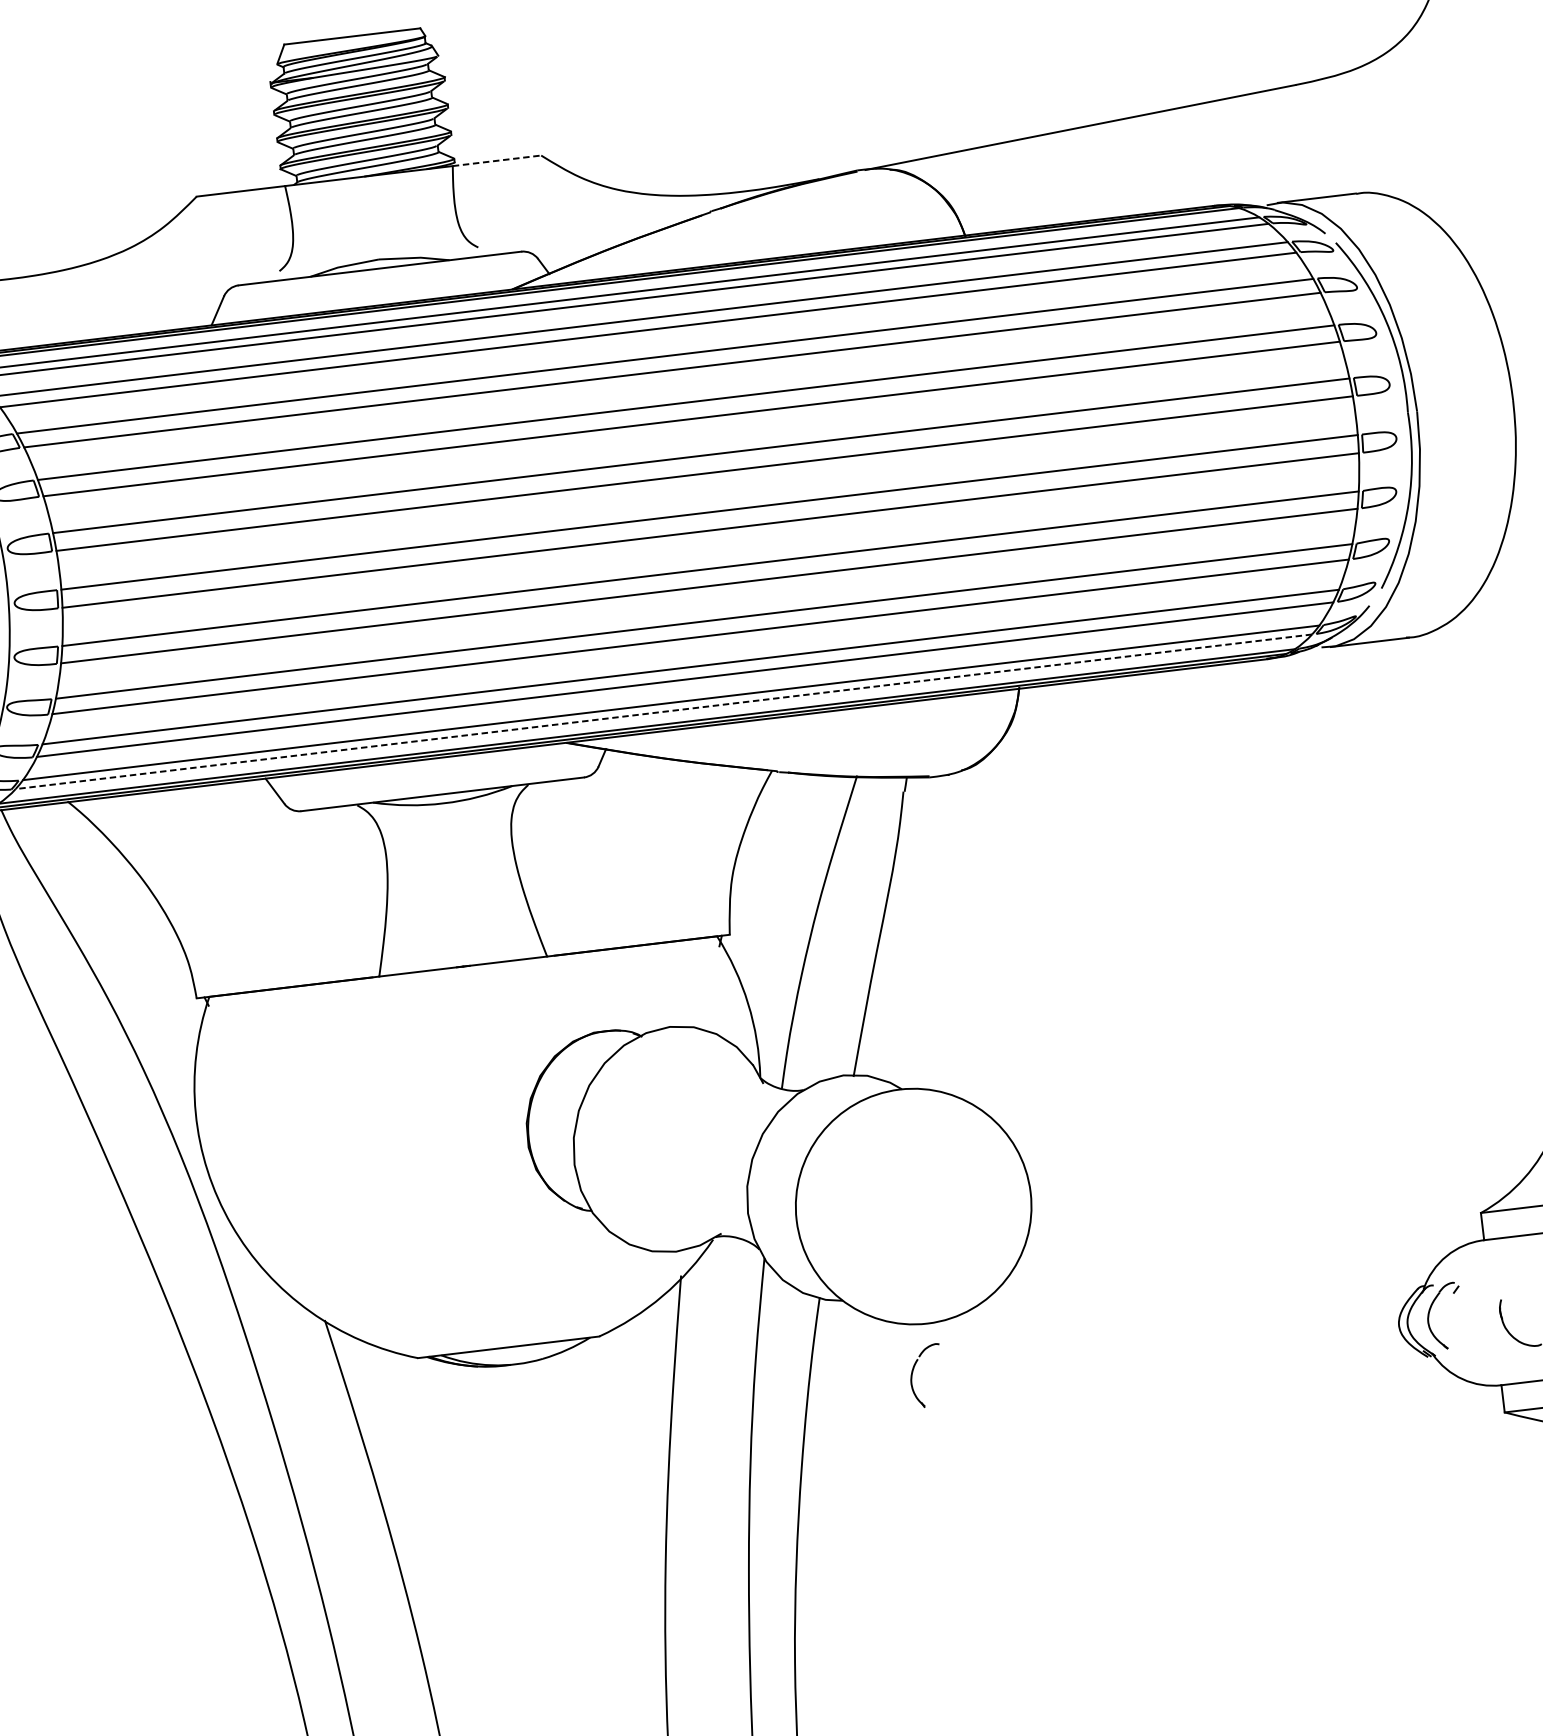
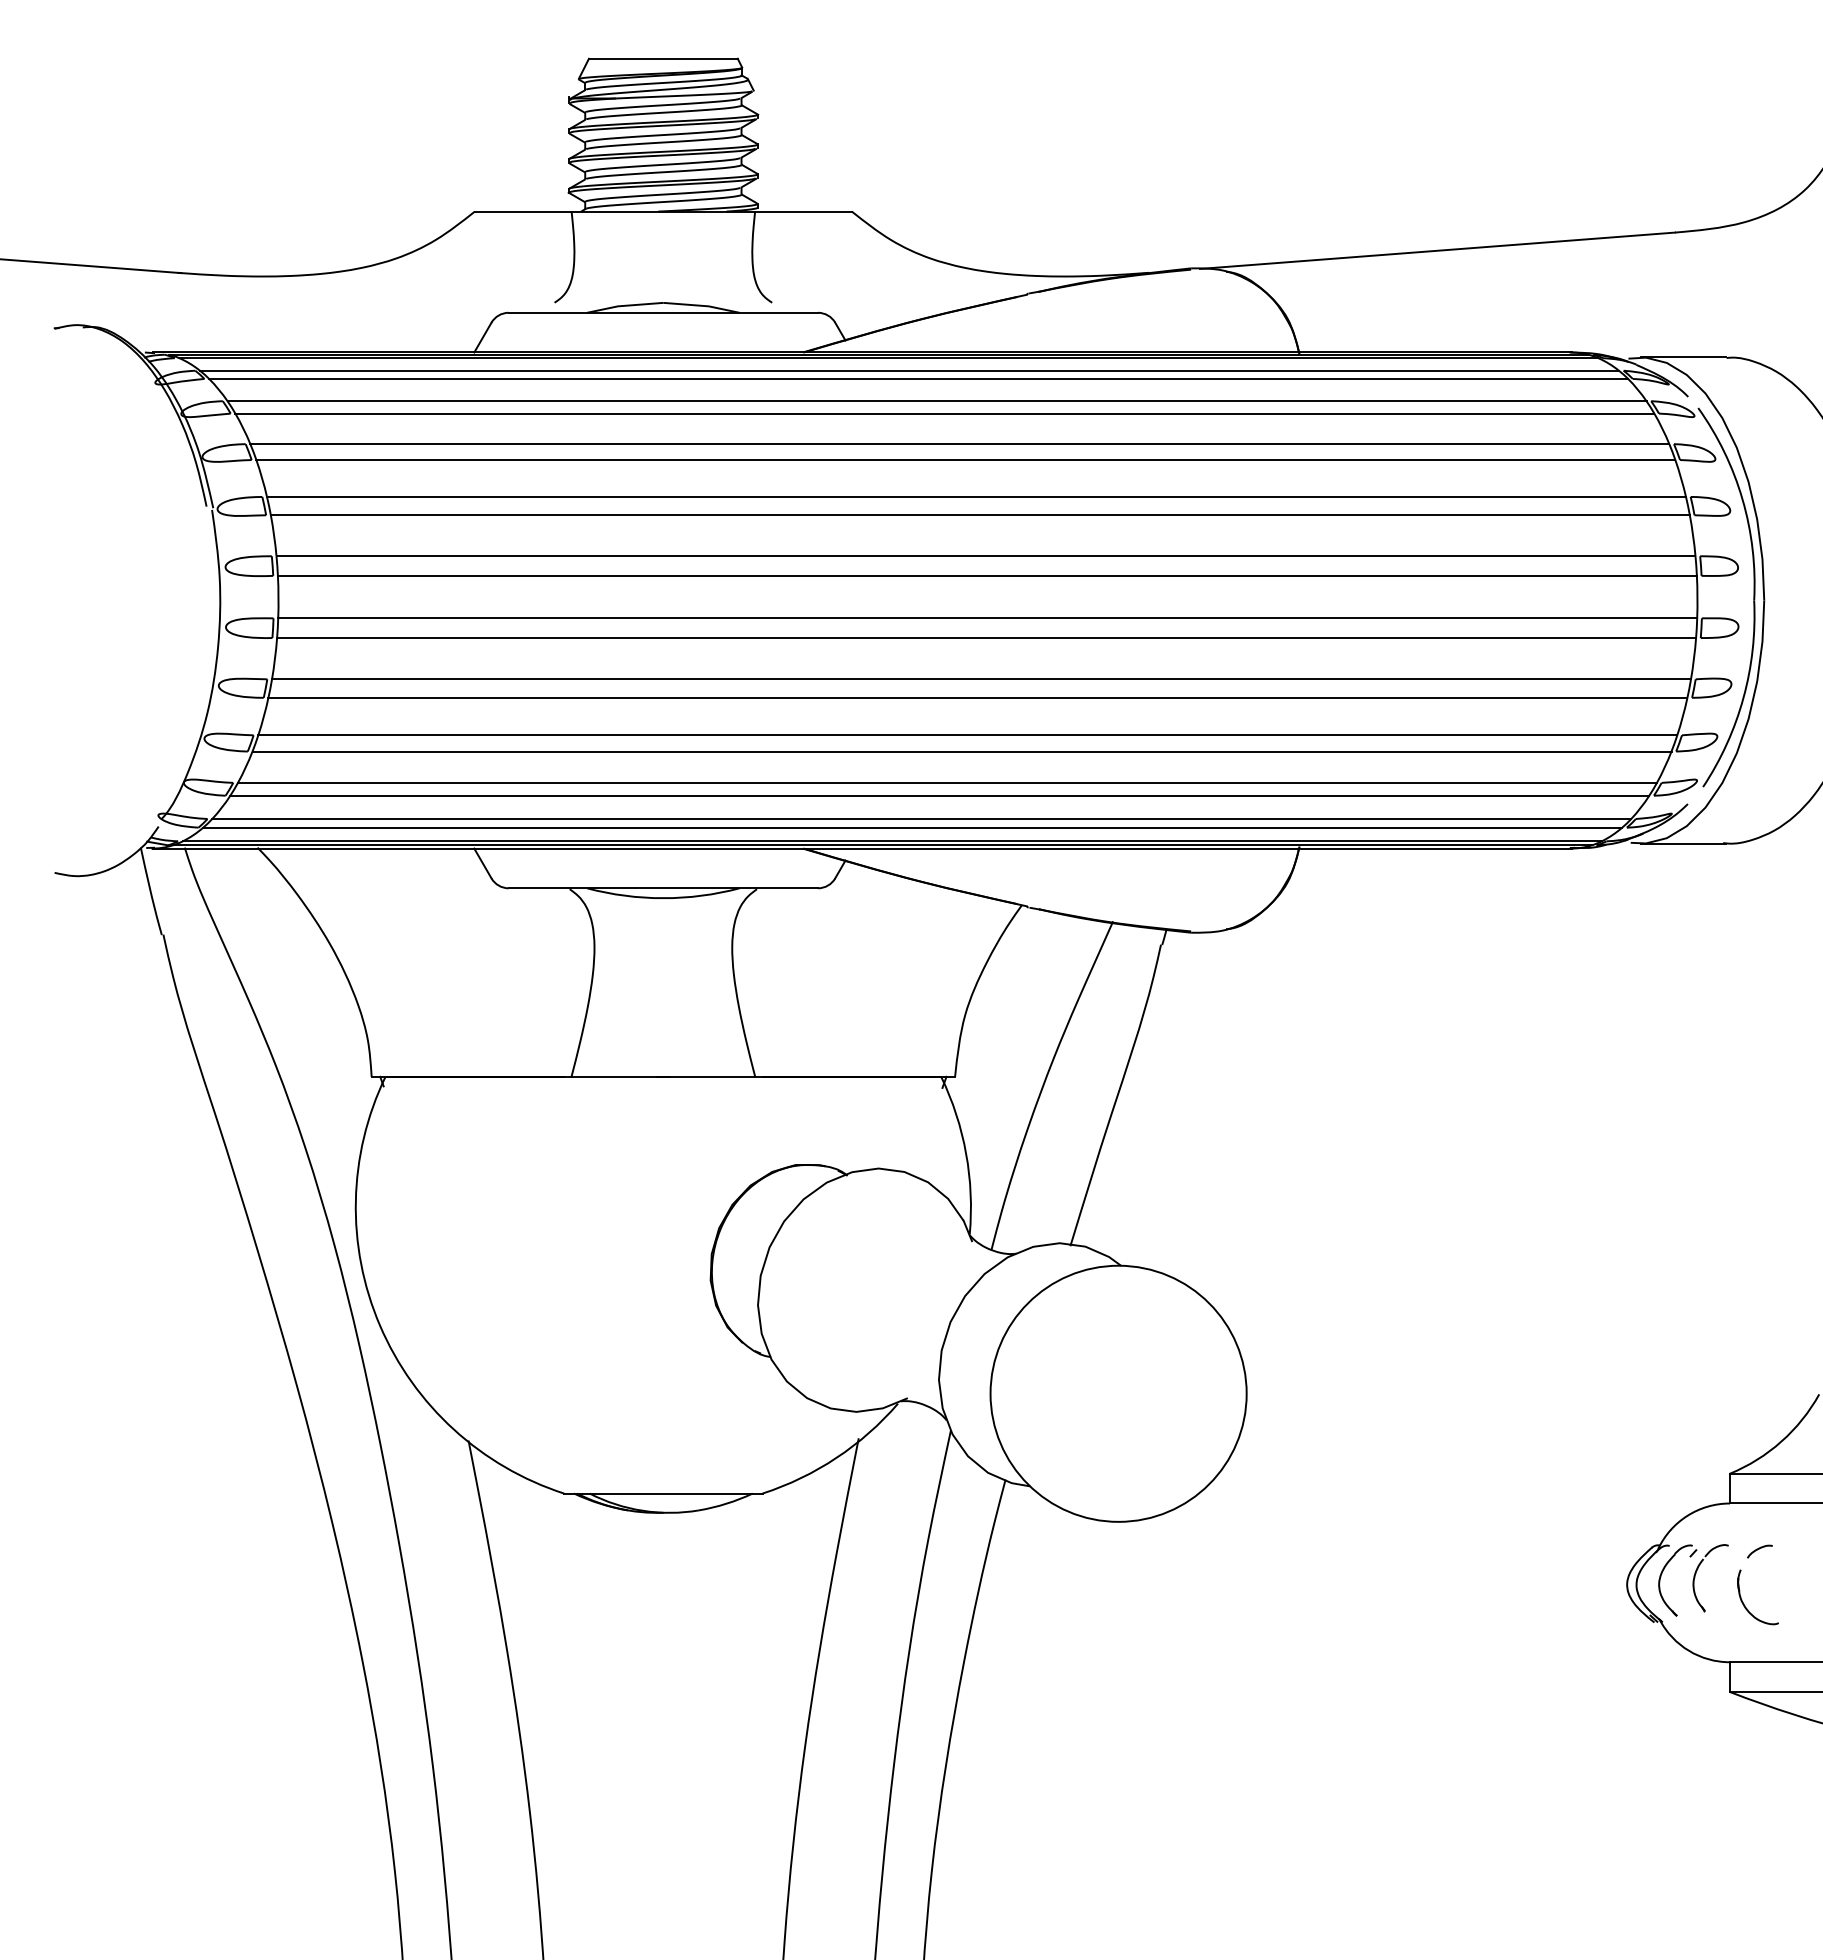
line: (497, 160) -> (804, 211), dashed -> solid
line: (663, 711) -> (912, 827), dashed -> solid
curve: (1516, 1279) -> (1759, 1549), added
part: (913, 1371) -> (1697, 1571), moved

